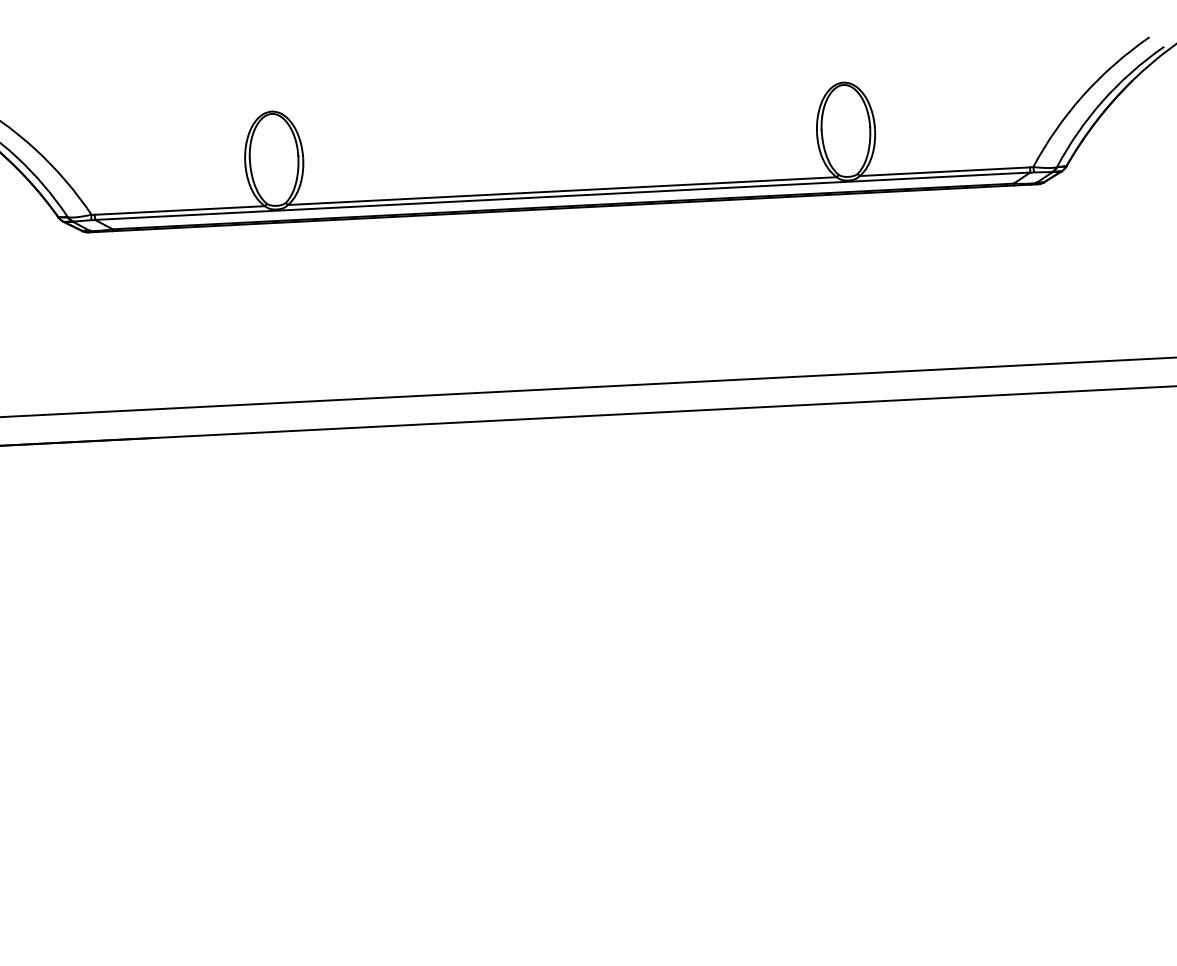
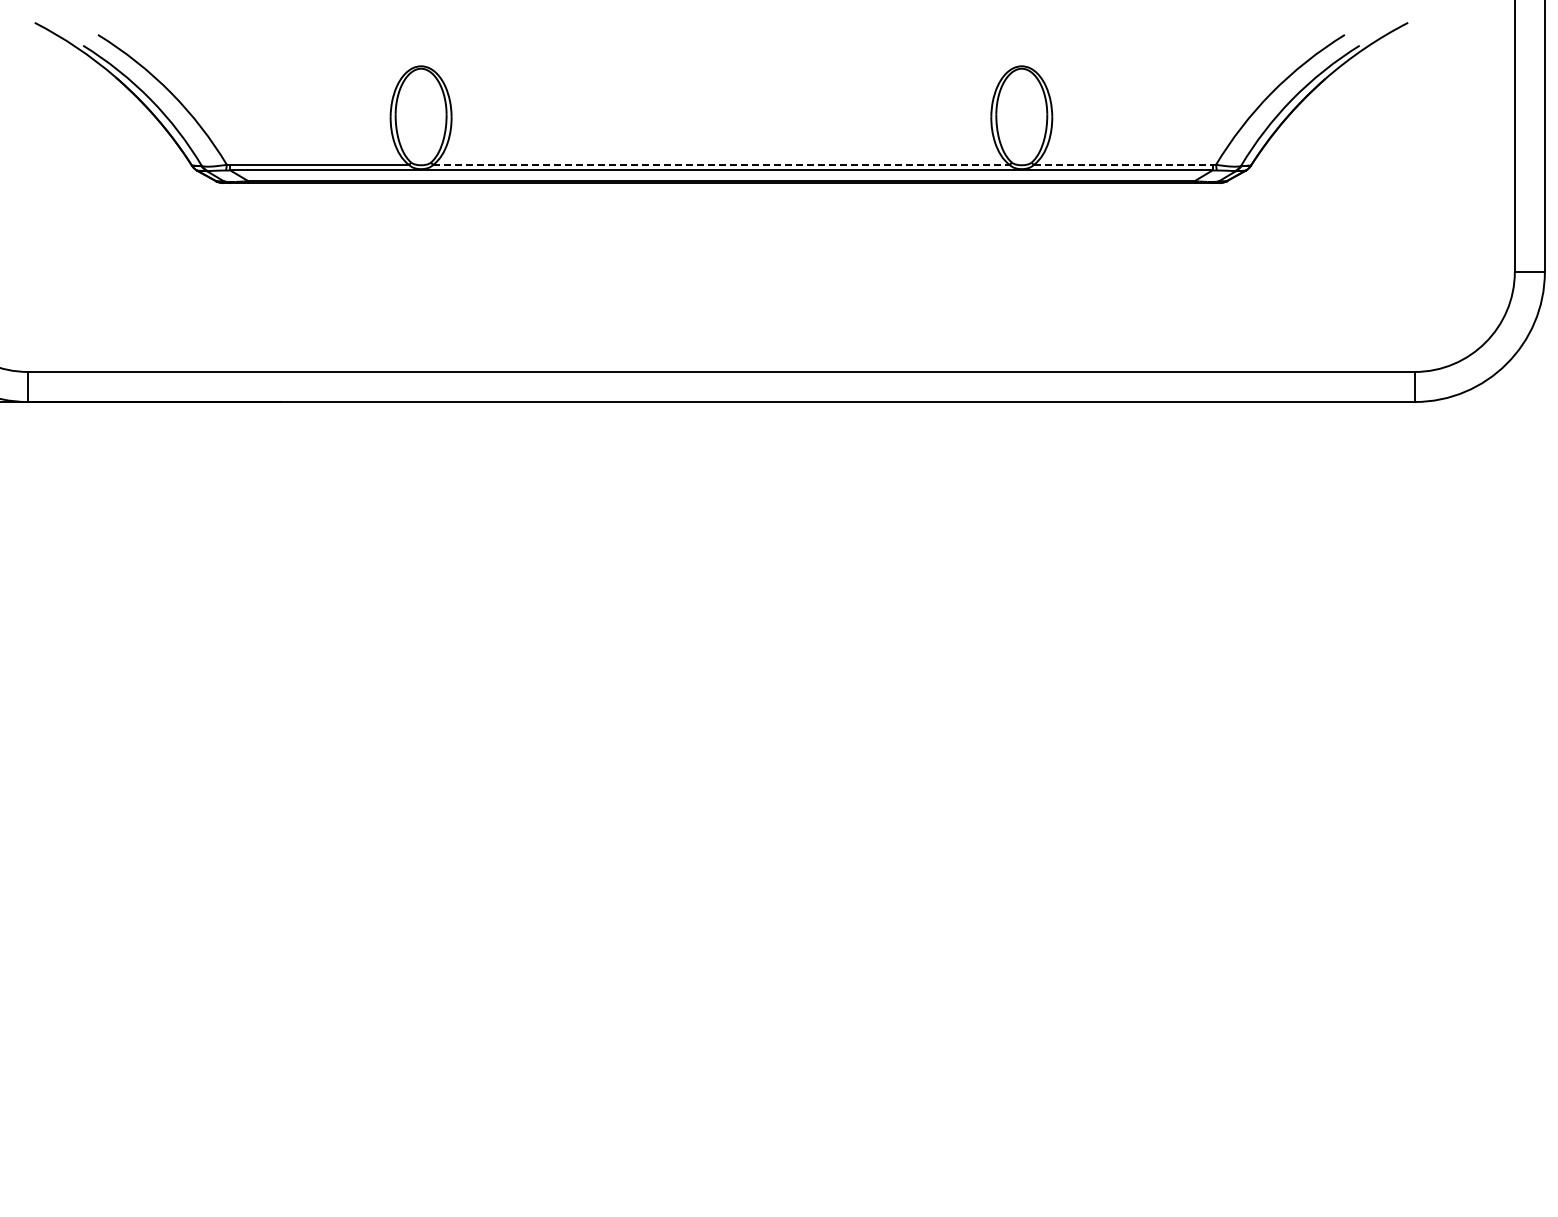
line: (945, 171) -> (1123, 164), solid -> dashed
line: (562, 190) -> (721, 164), solid -> dashed

